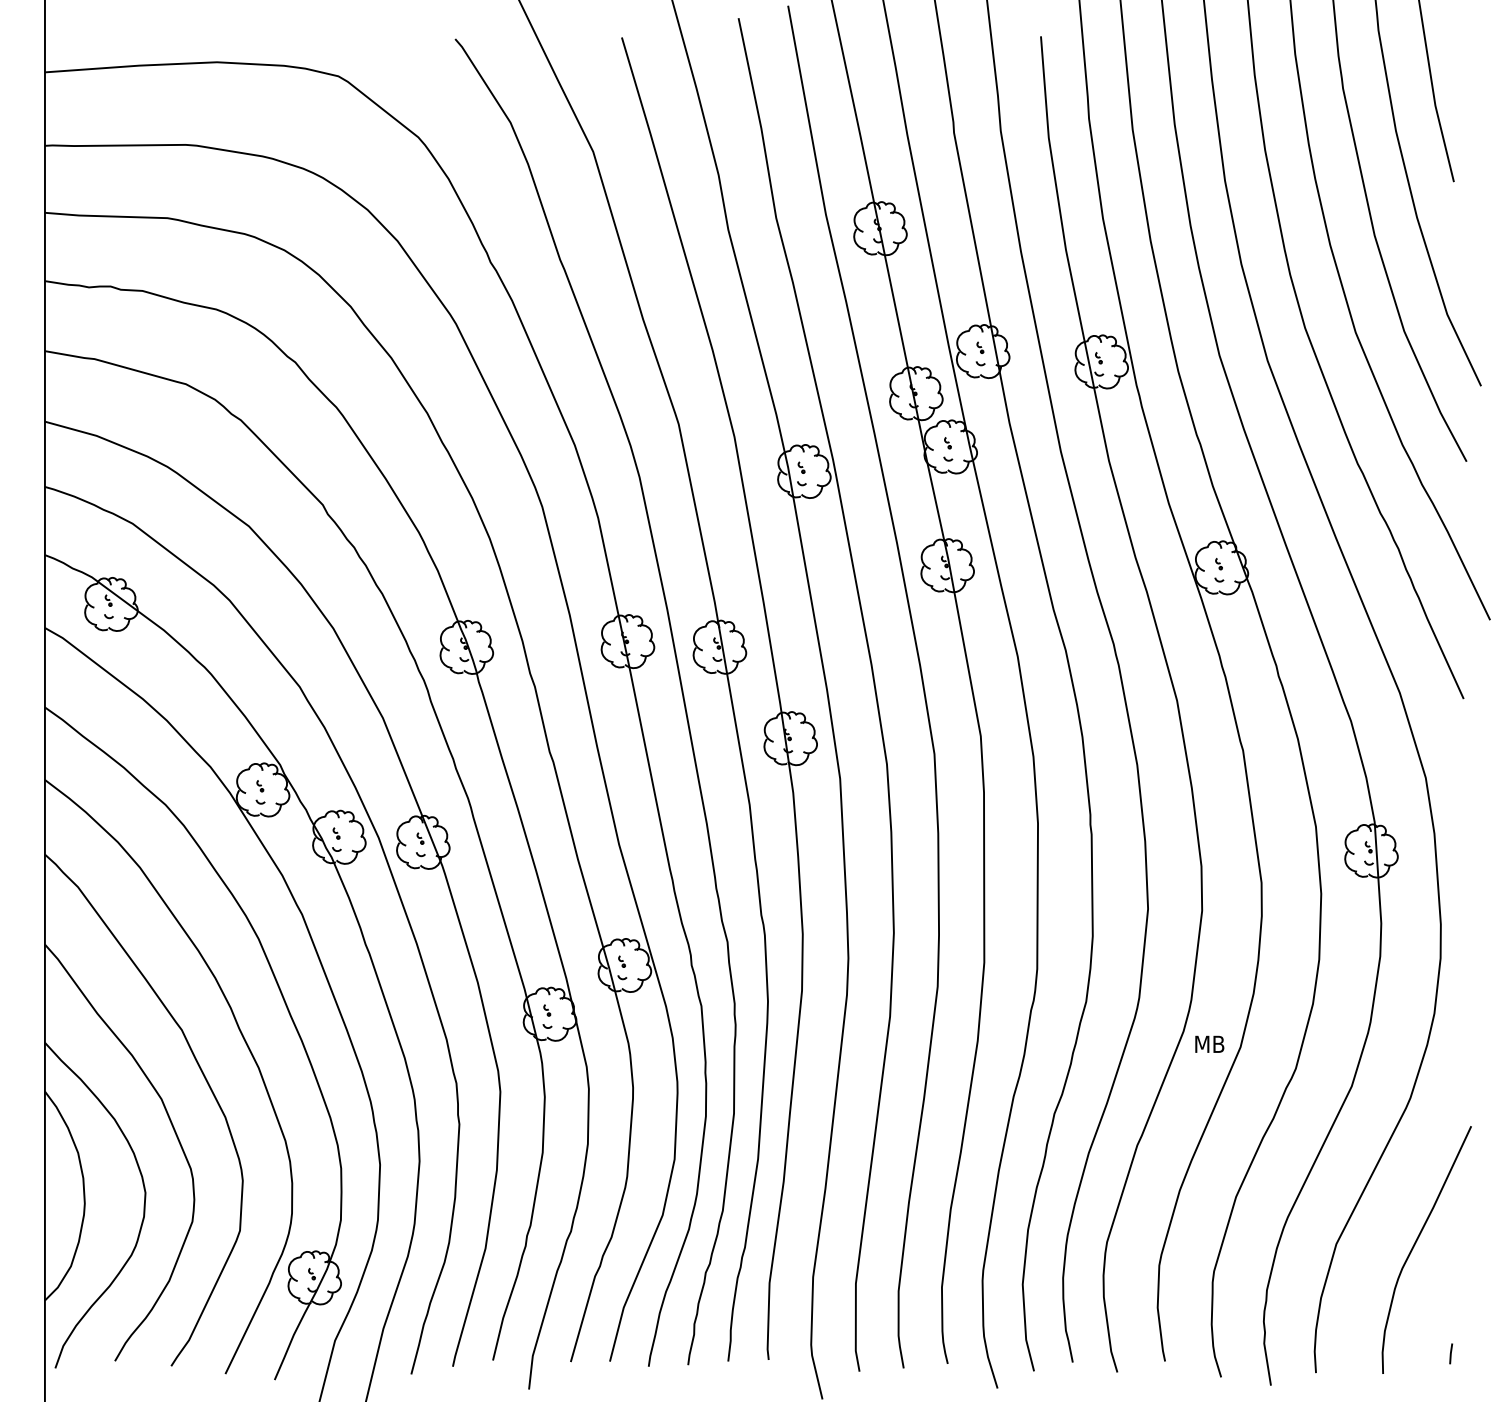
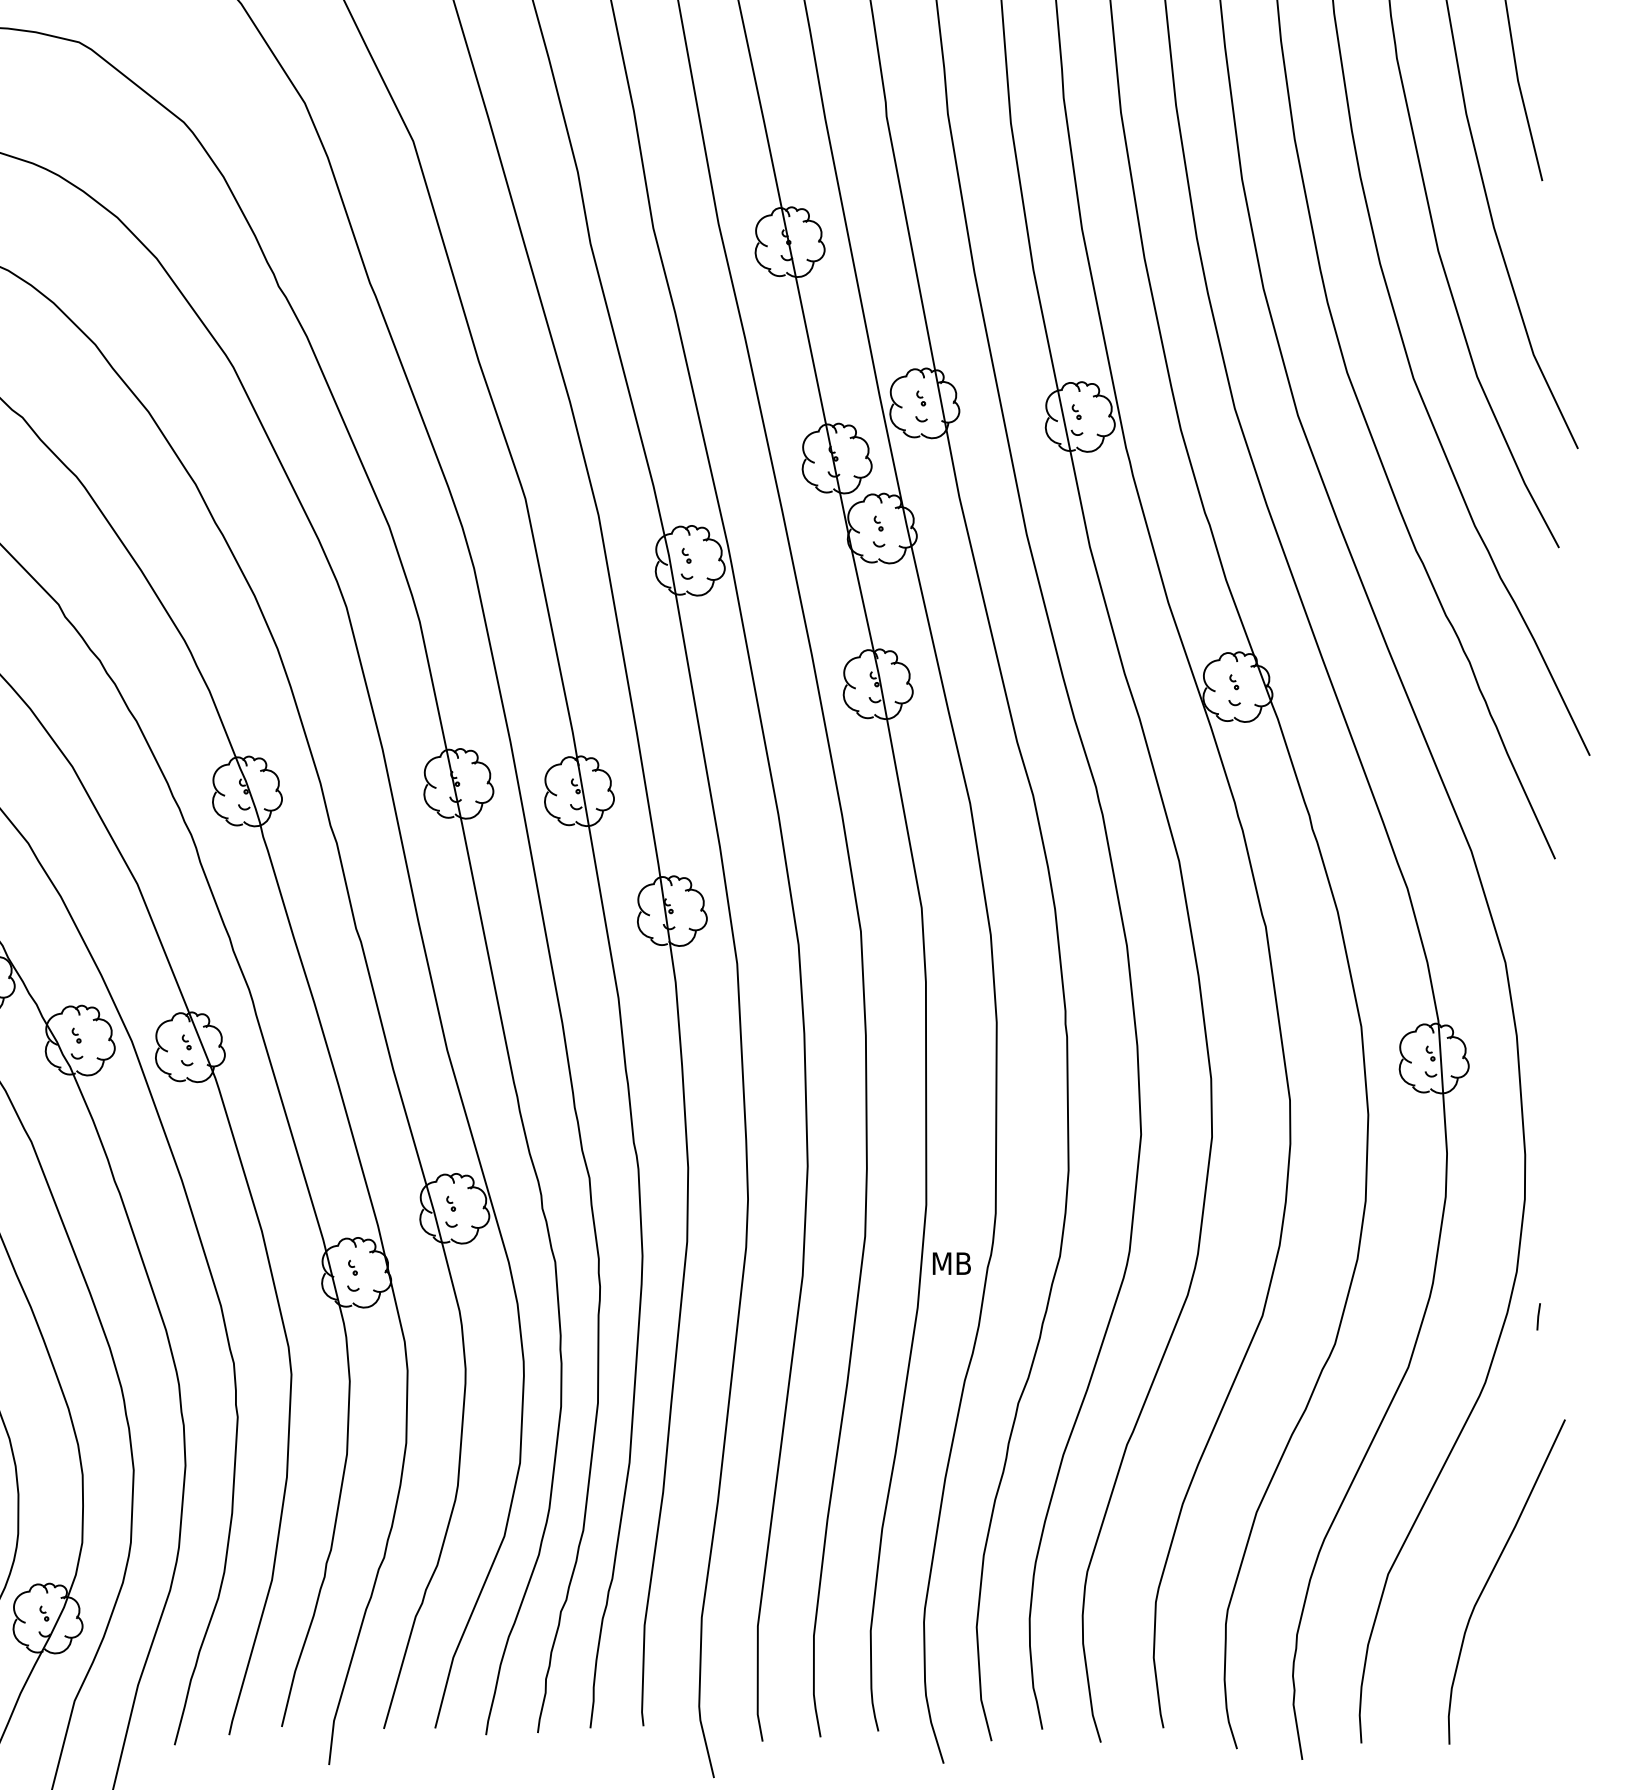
text: (1209, 1043) -> (951, 1262), moved
line: (1451, 1353) -> (1539, 1316), moved

